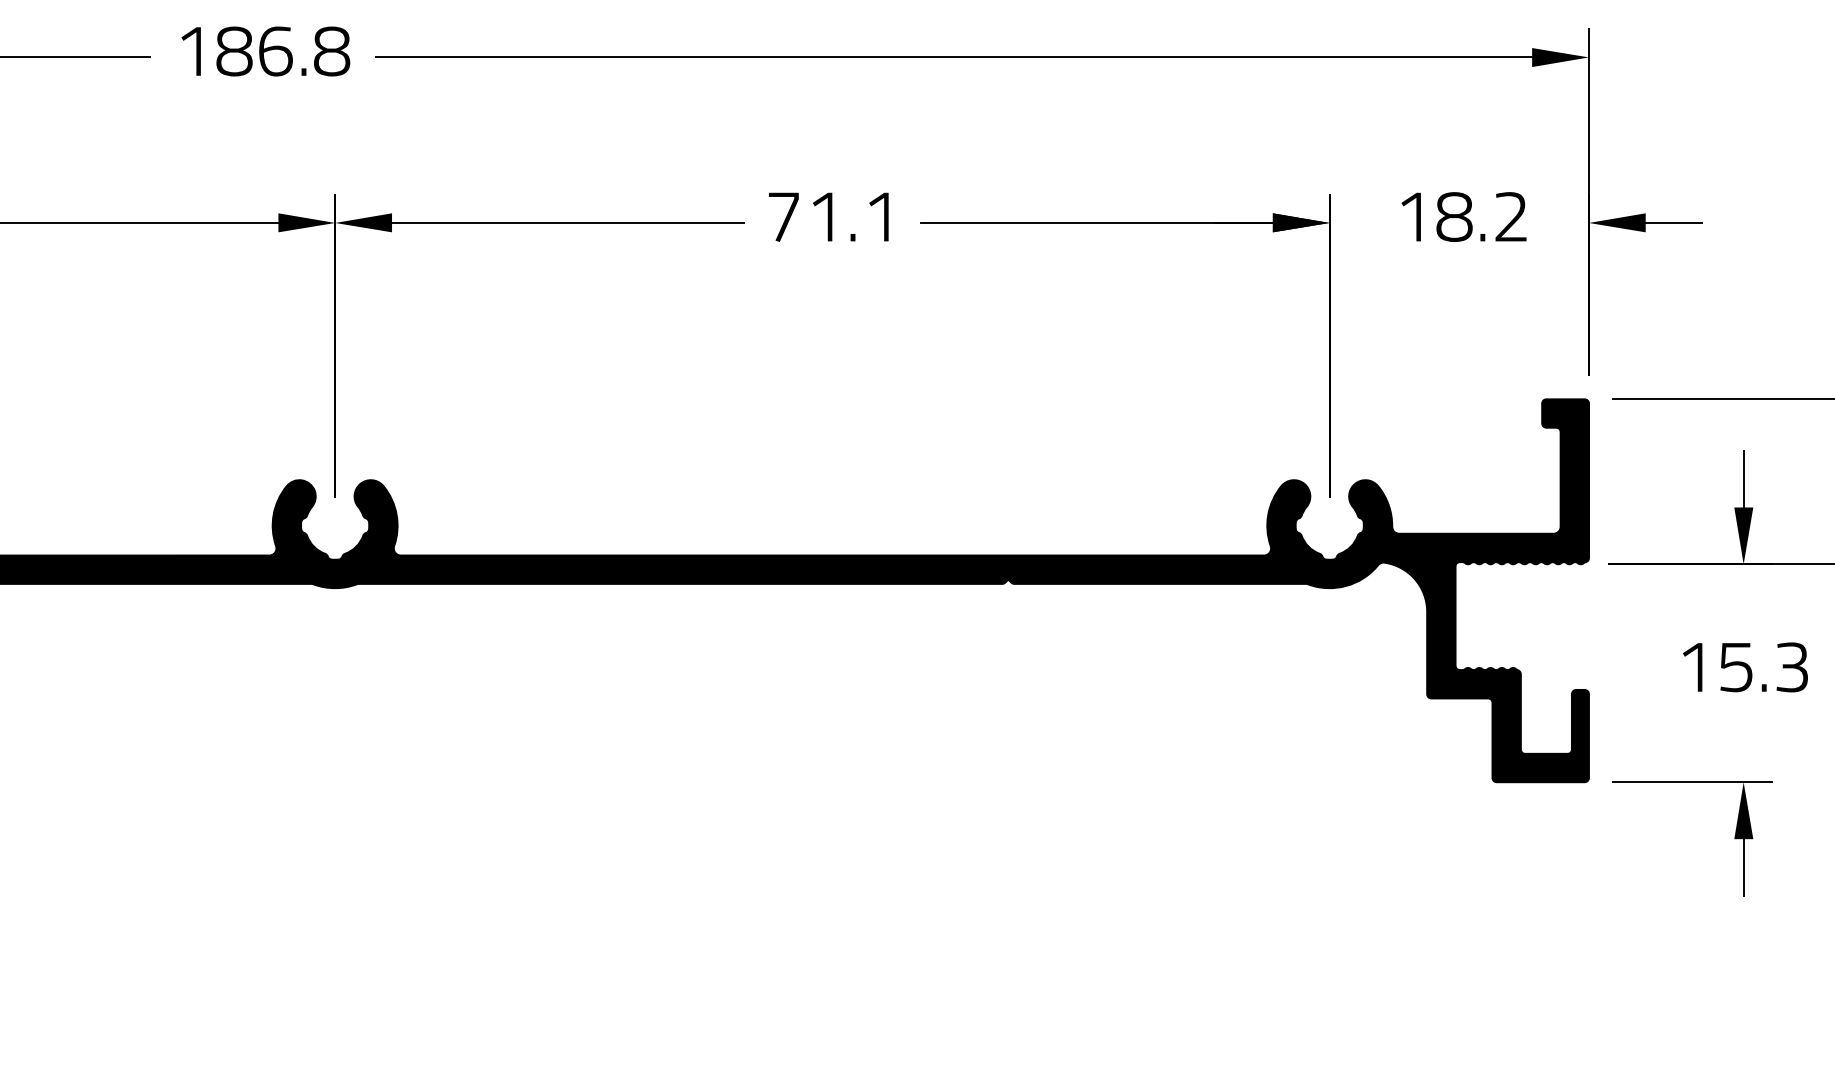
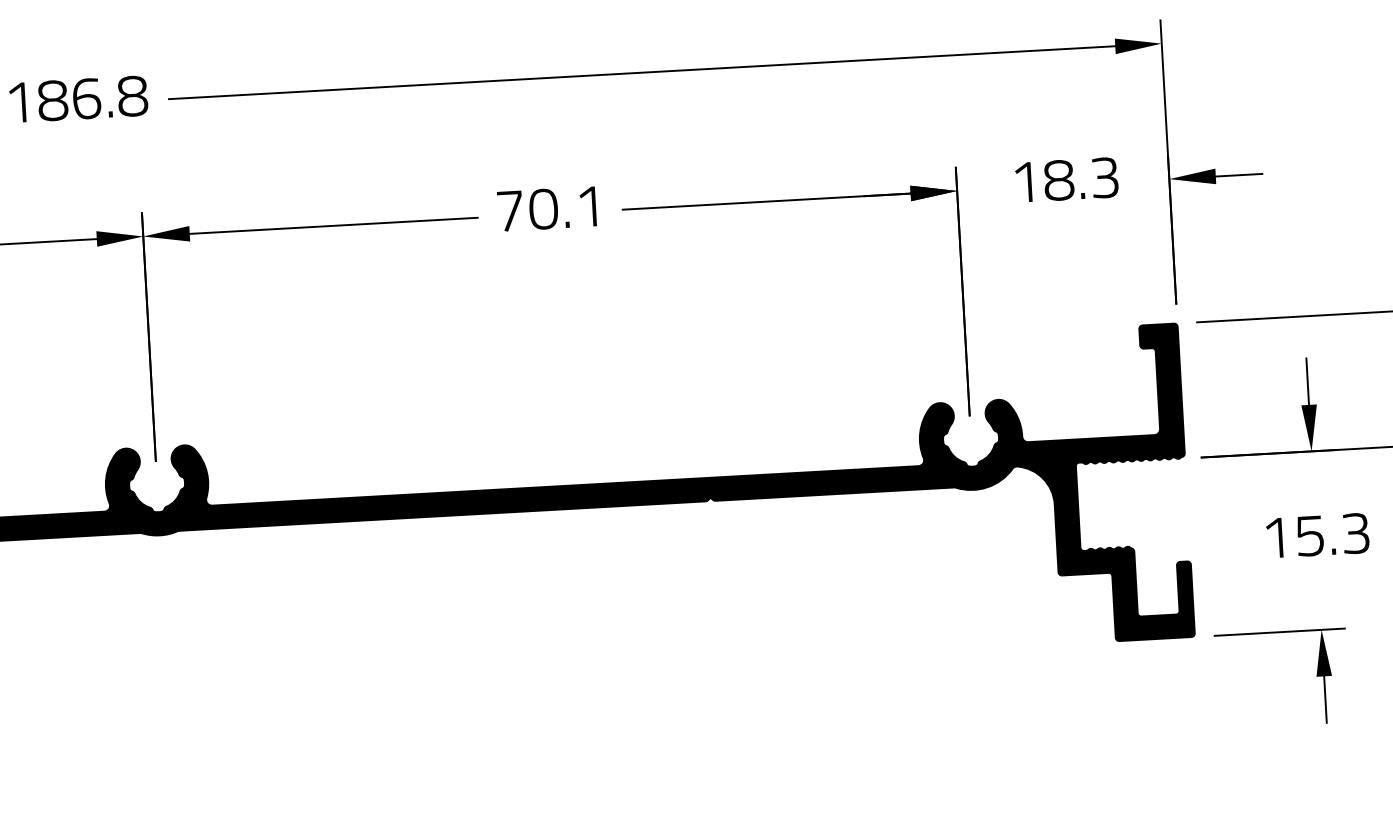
text: (824, 216) -> (543, 208), 71.1 -> 70.1
text: (1510, 216) -> (1104, 177), 18.2 -> 18.3

